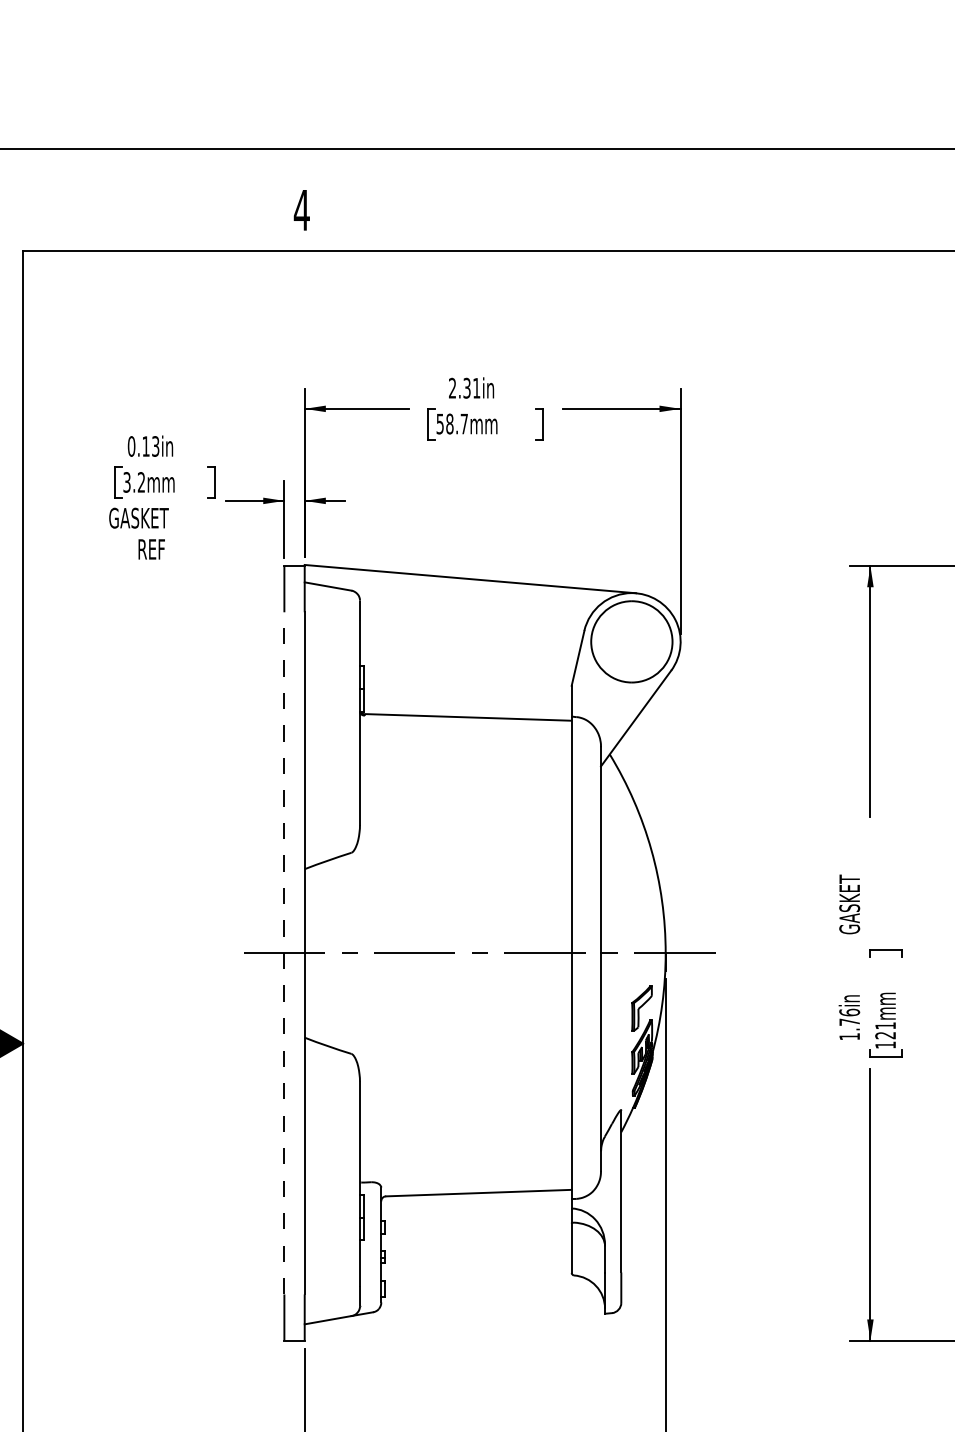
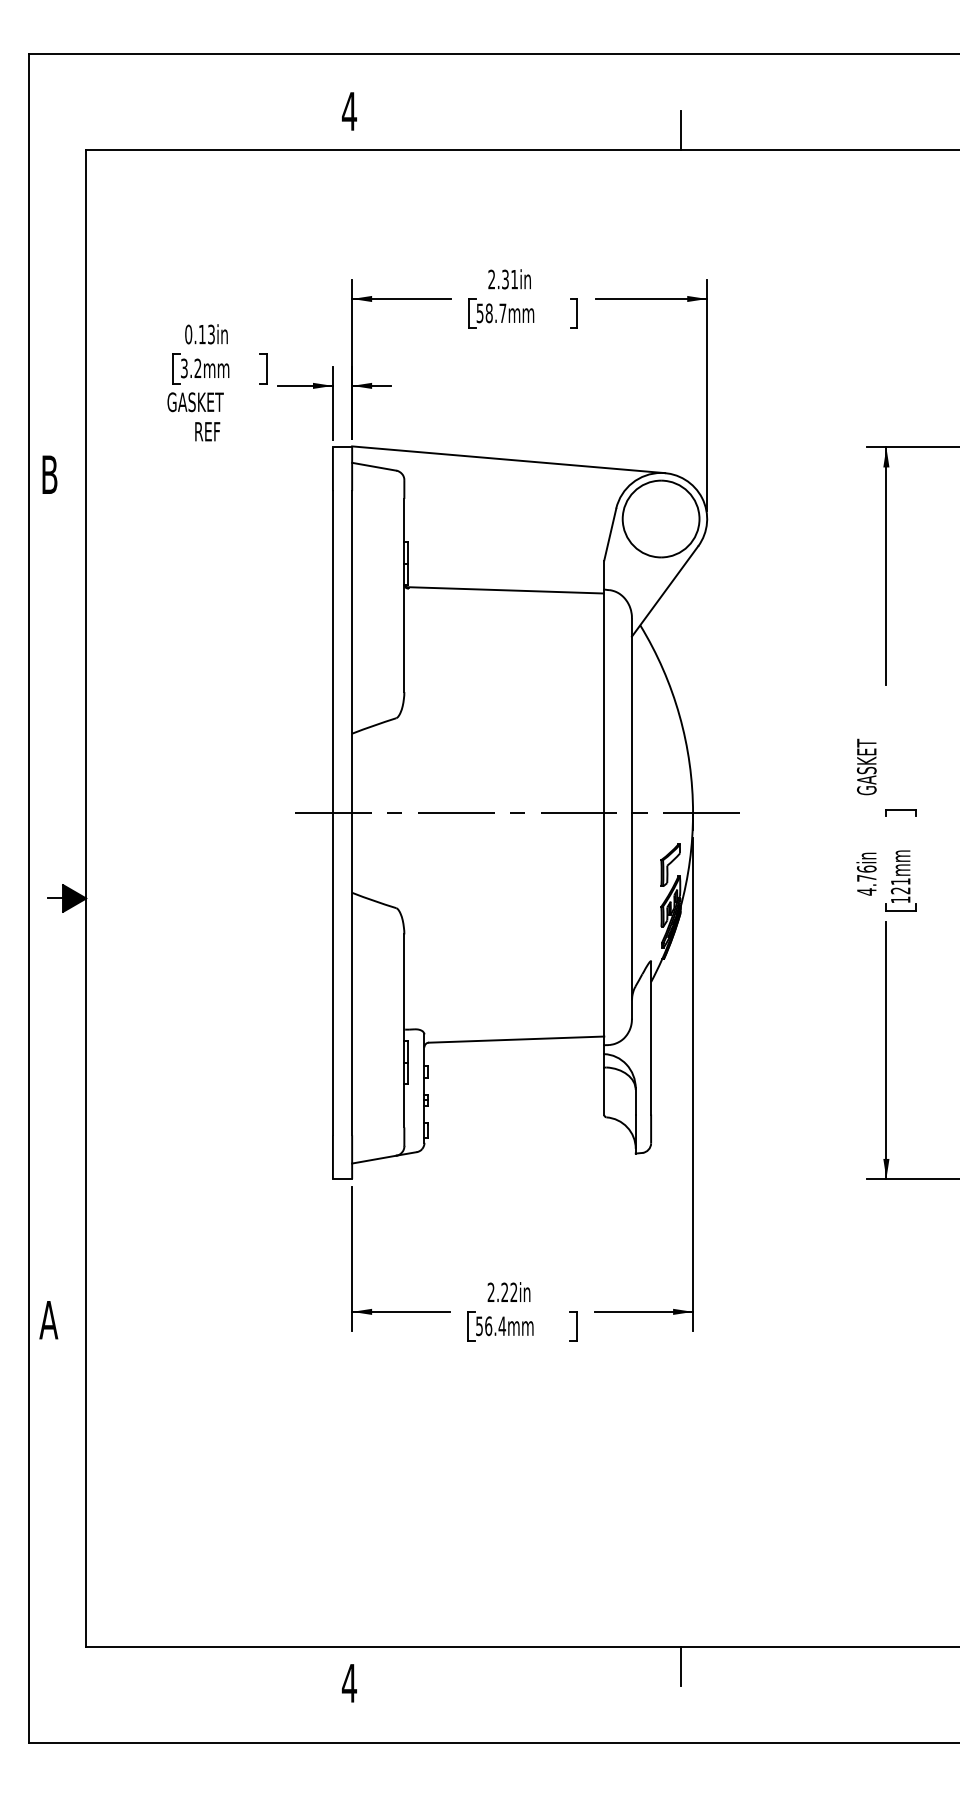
line: (653, 230) -> (681, 130), added
line: (283, 952) -> (332, 812), dashed -> solid
text: (849, 1036) -> (866, 891), 1.76in -> 4.76in

